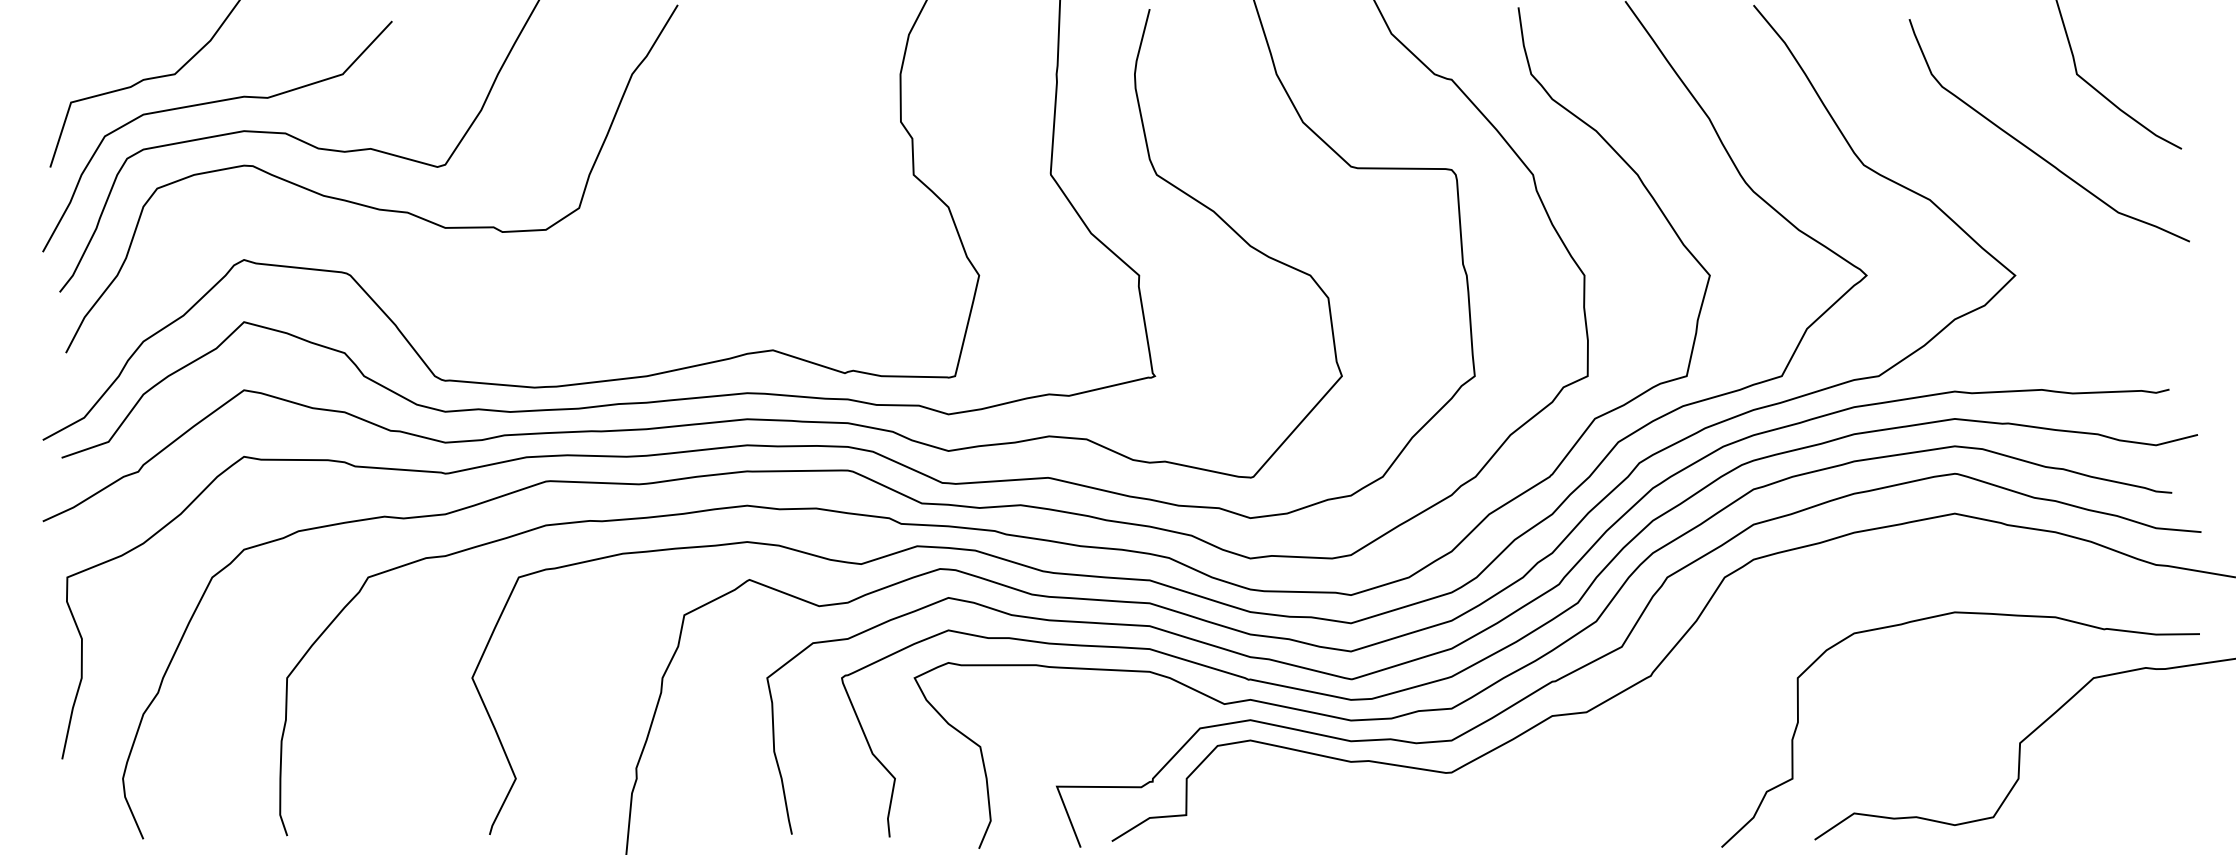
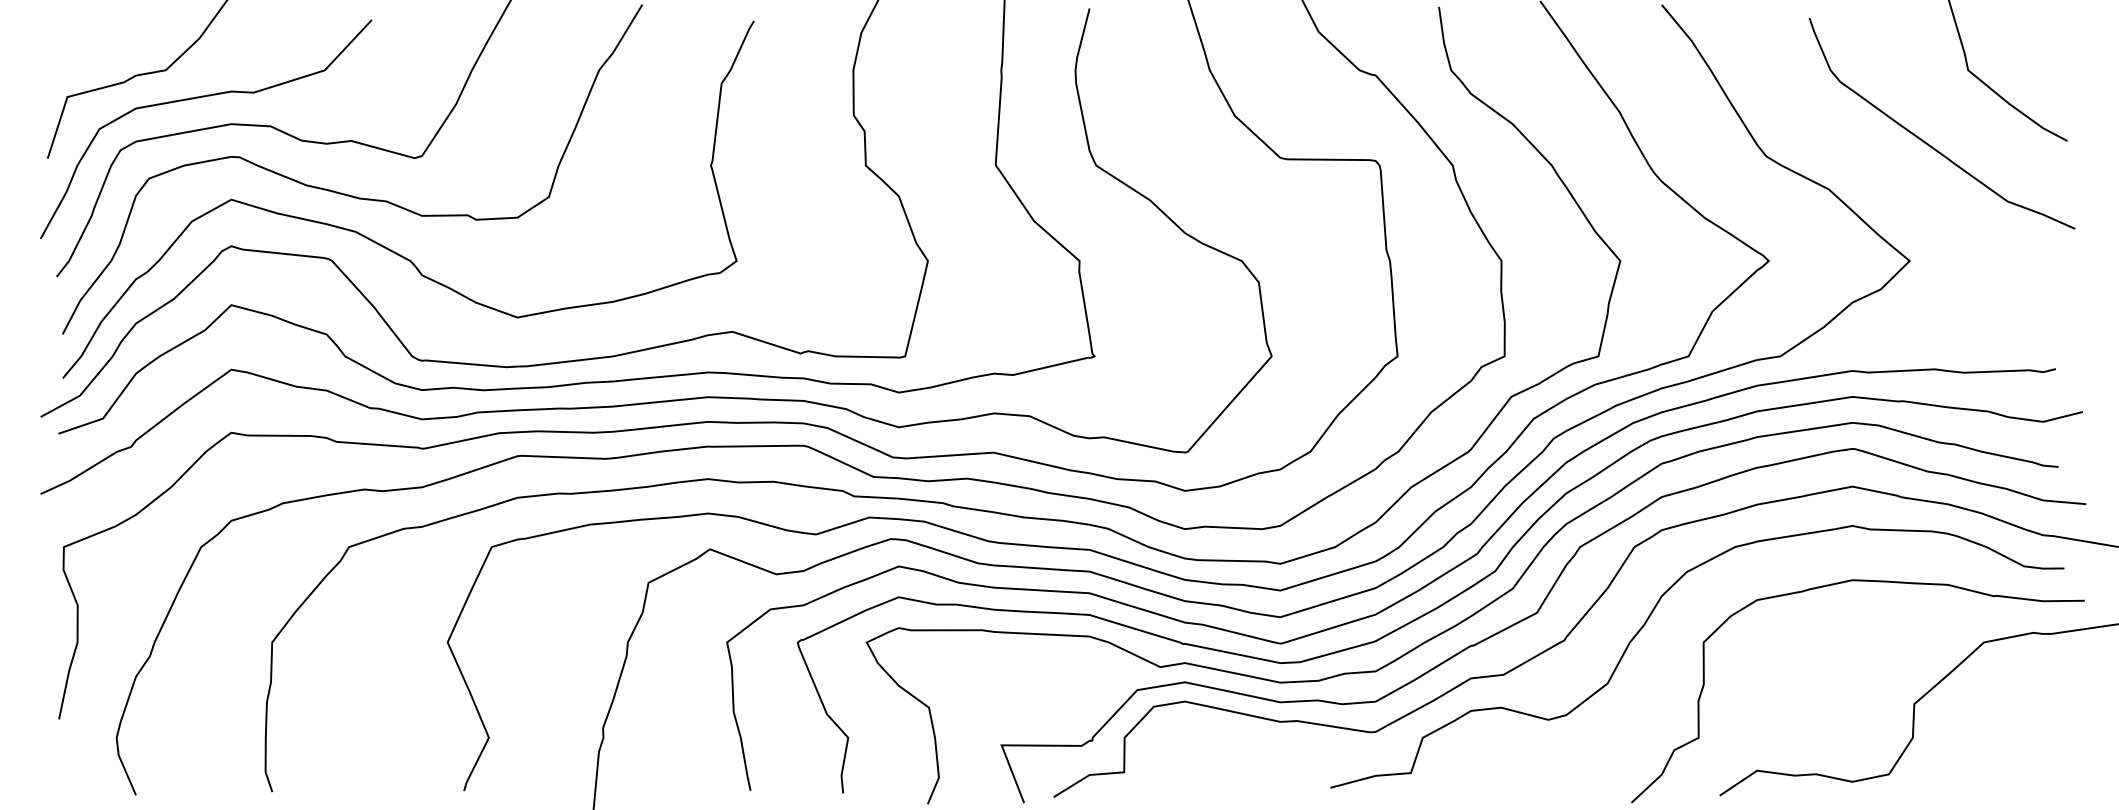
curve: (406, 260) -> (385, 246), added
curve: (1737, 658) -> (1646, 623), added

